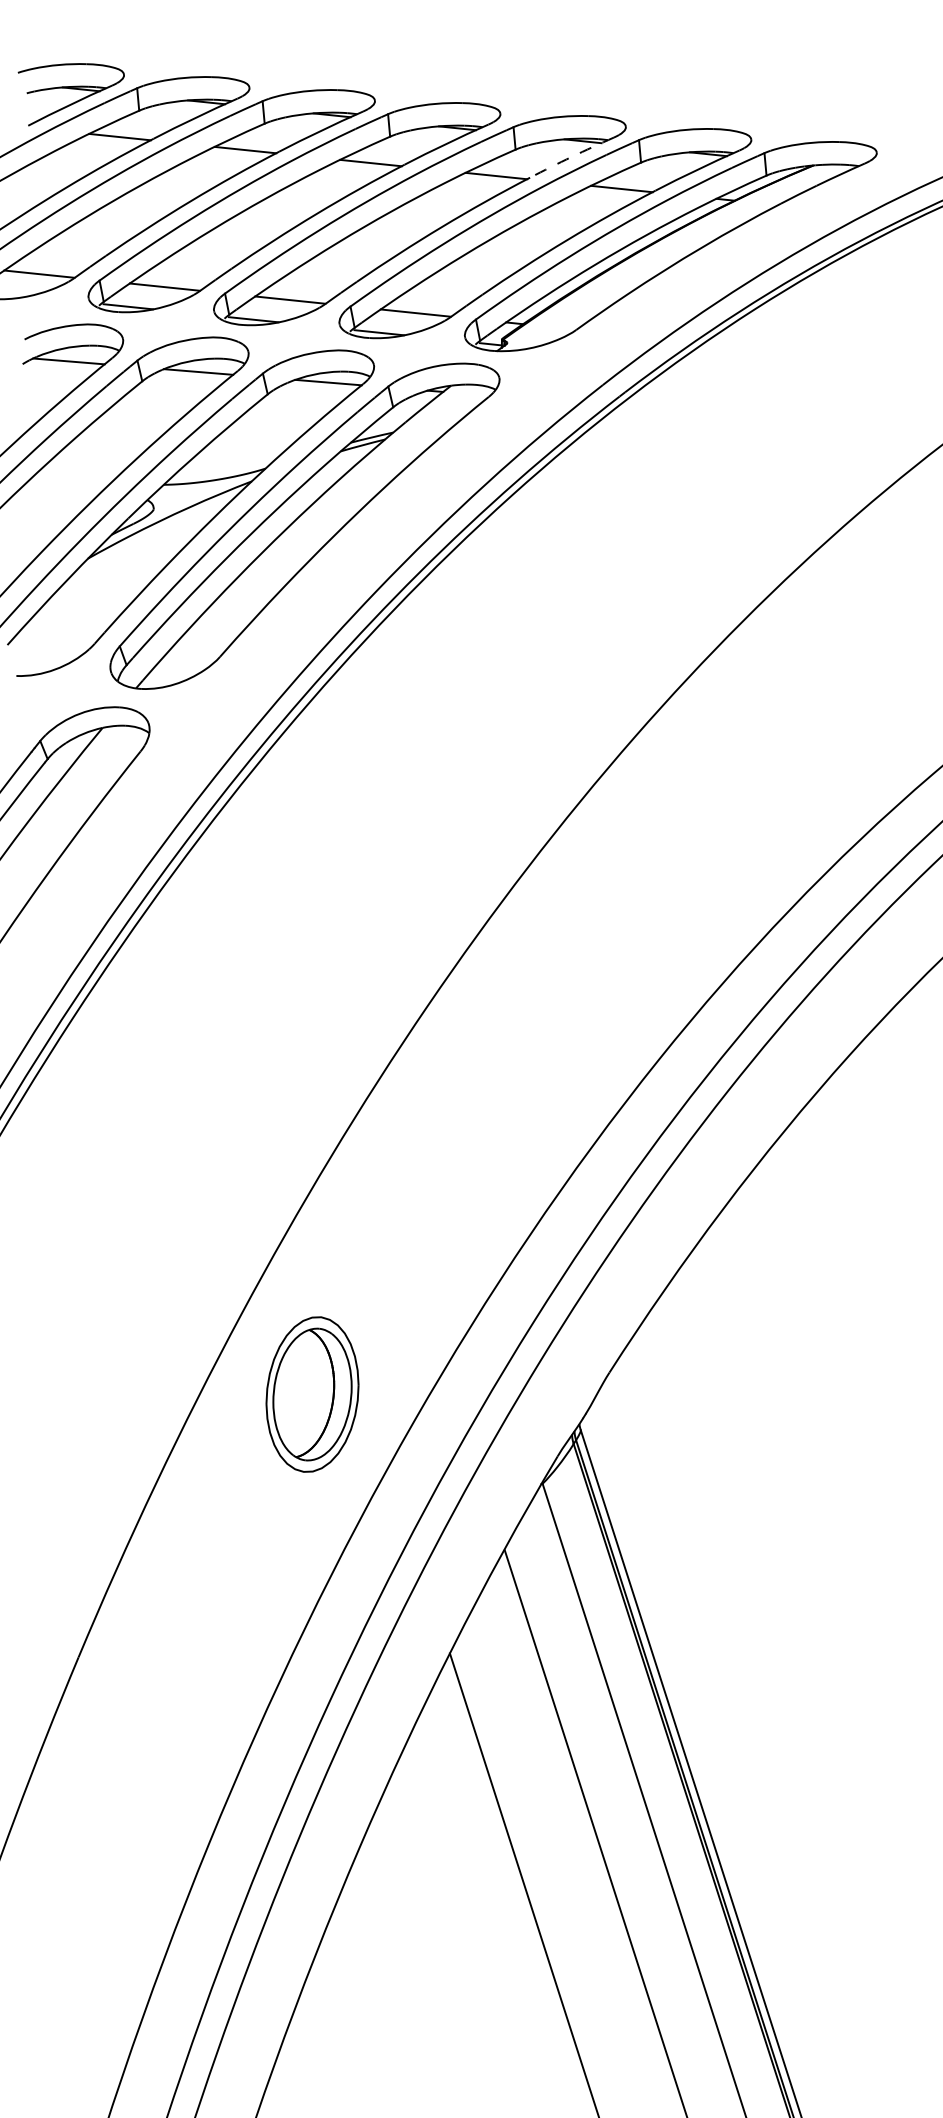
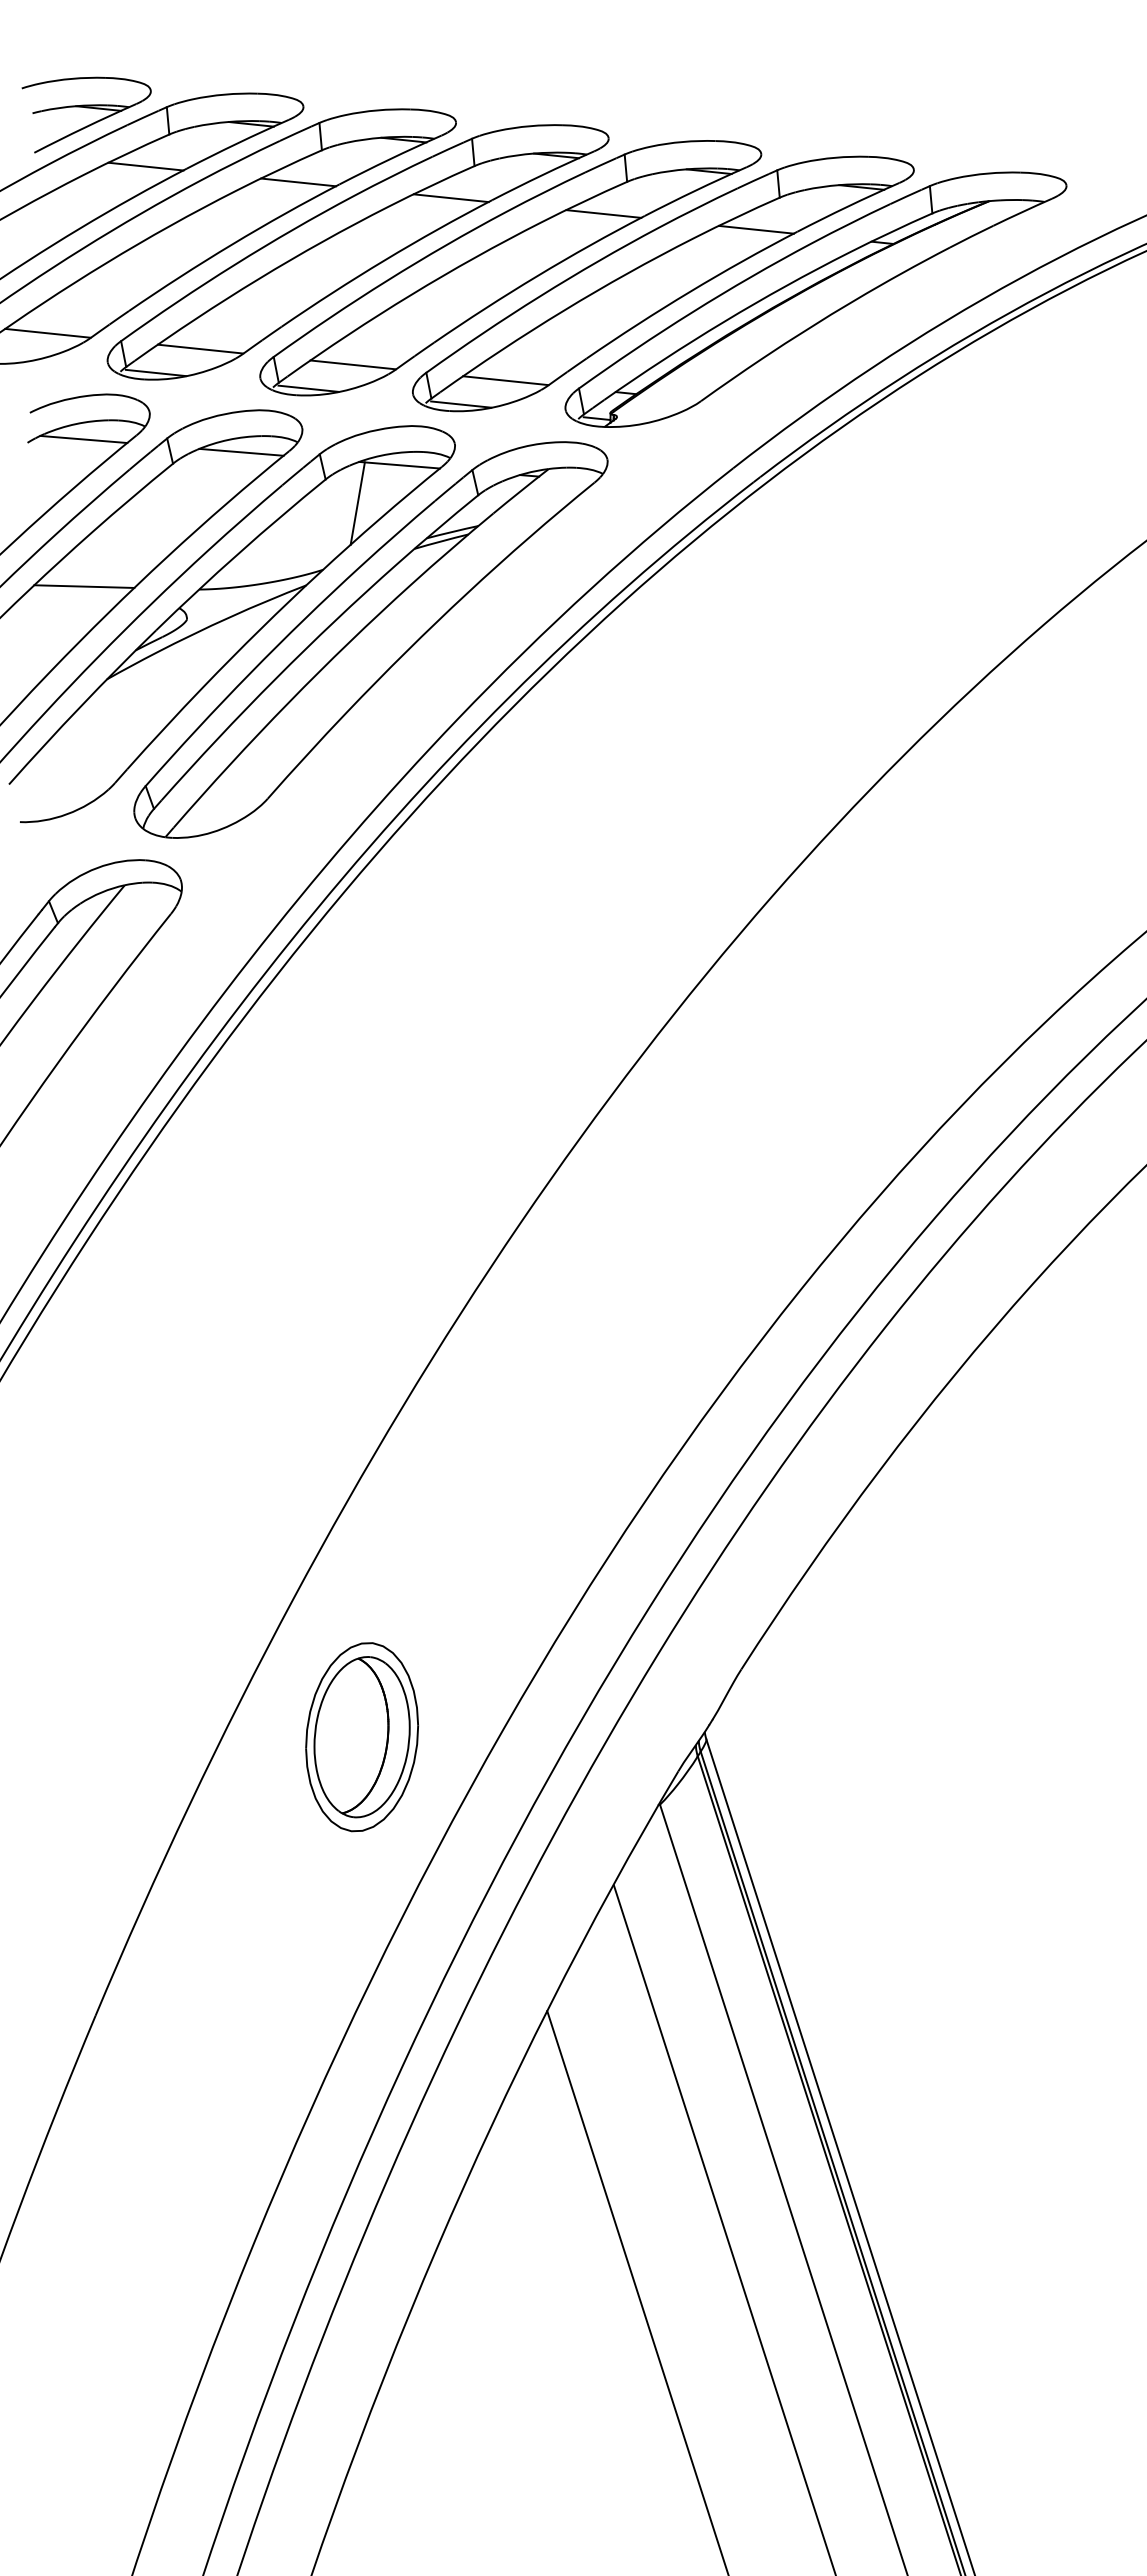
arc: (571, 156) -> (695, 190), dashed -> solid
line: (293, 414) -> (357, 503), added
line: (69, 482) -> (84, 586), added
part: (312, 1394) -> (361, 1737), moved

